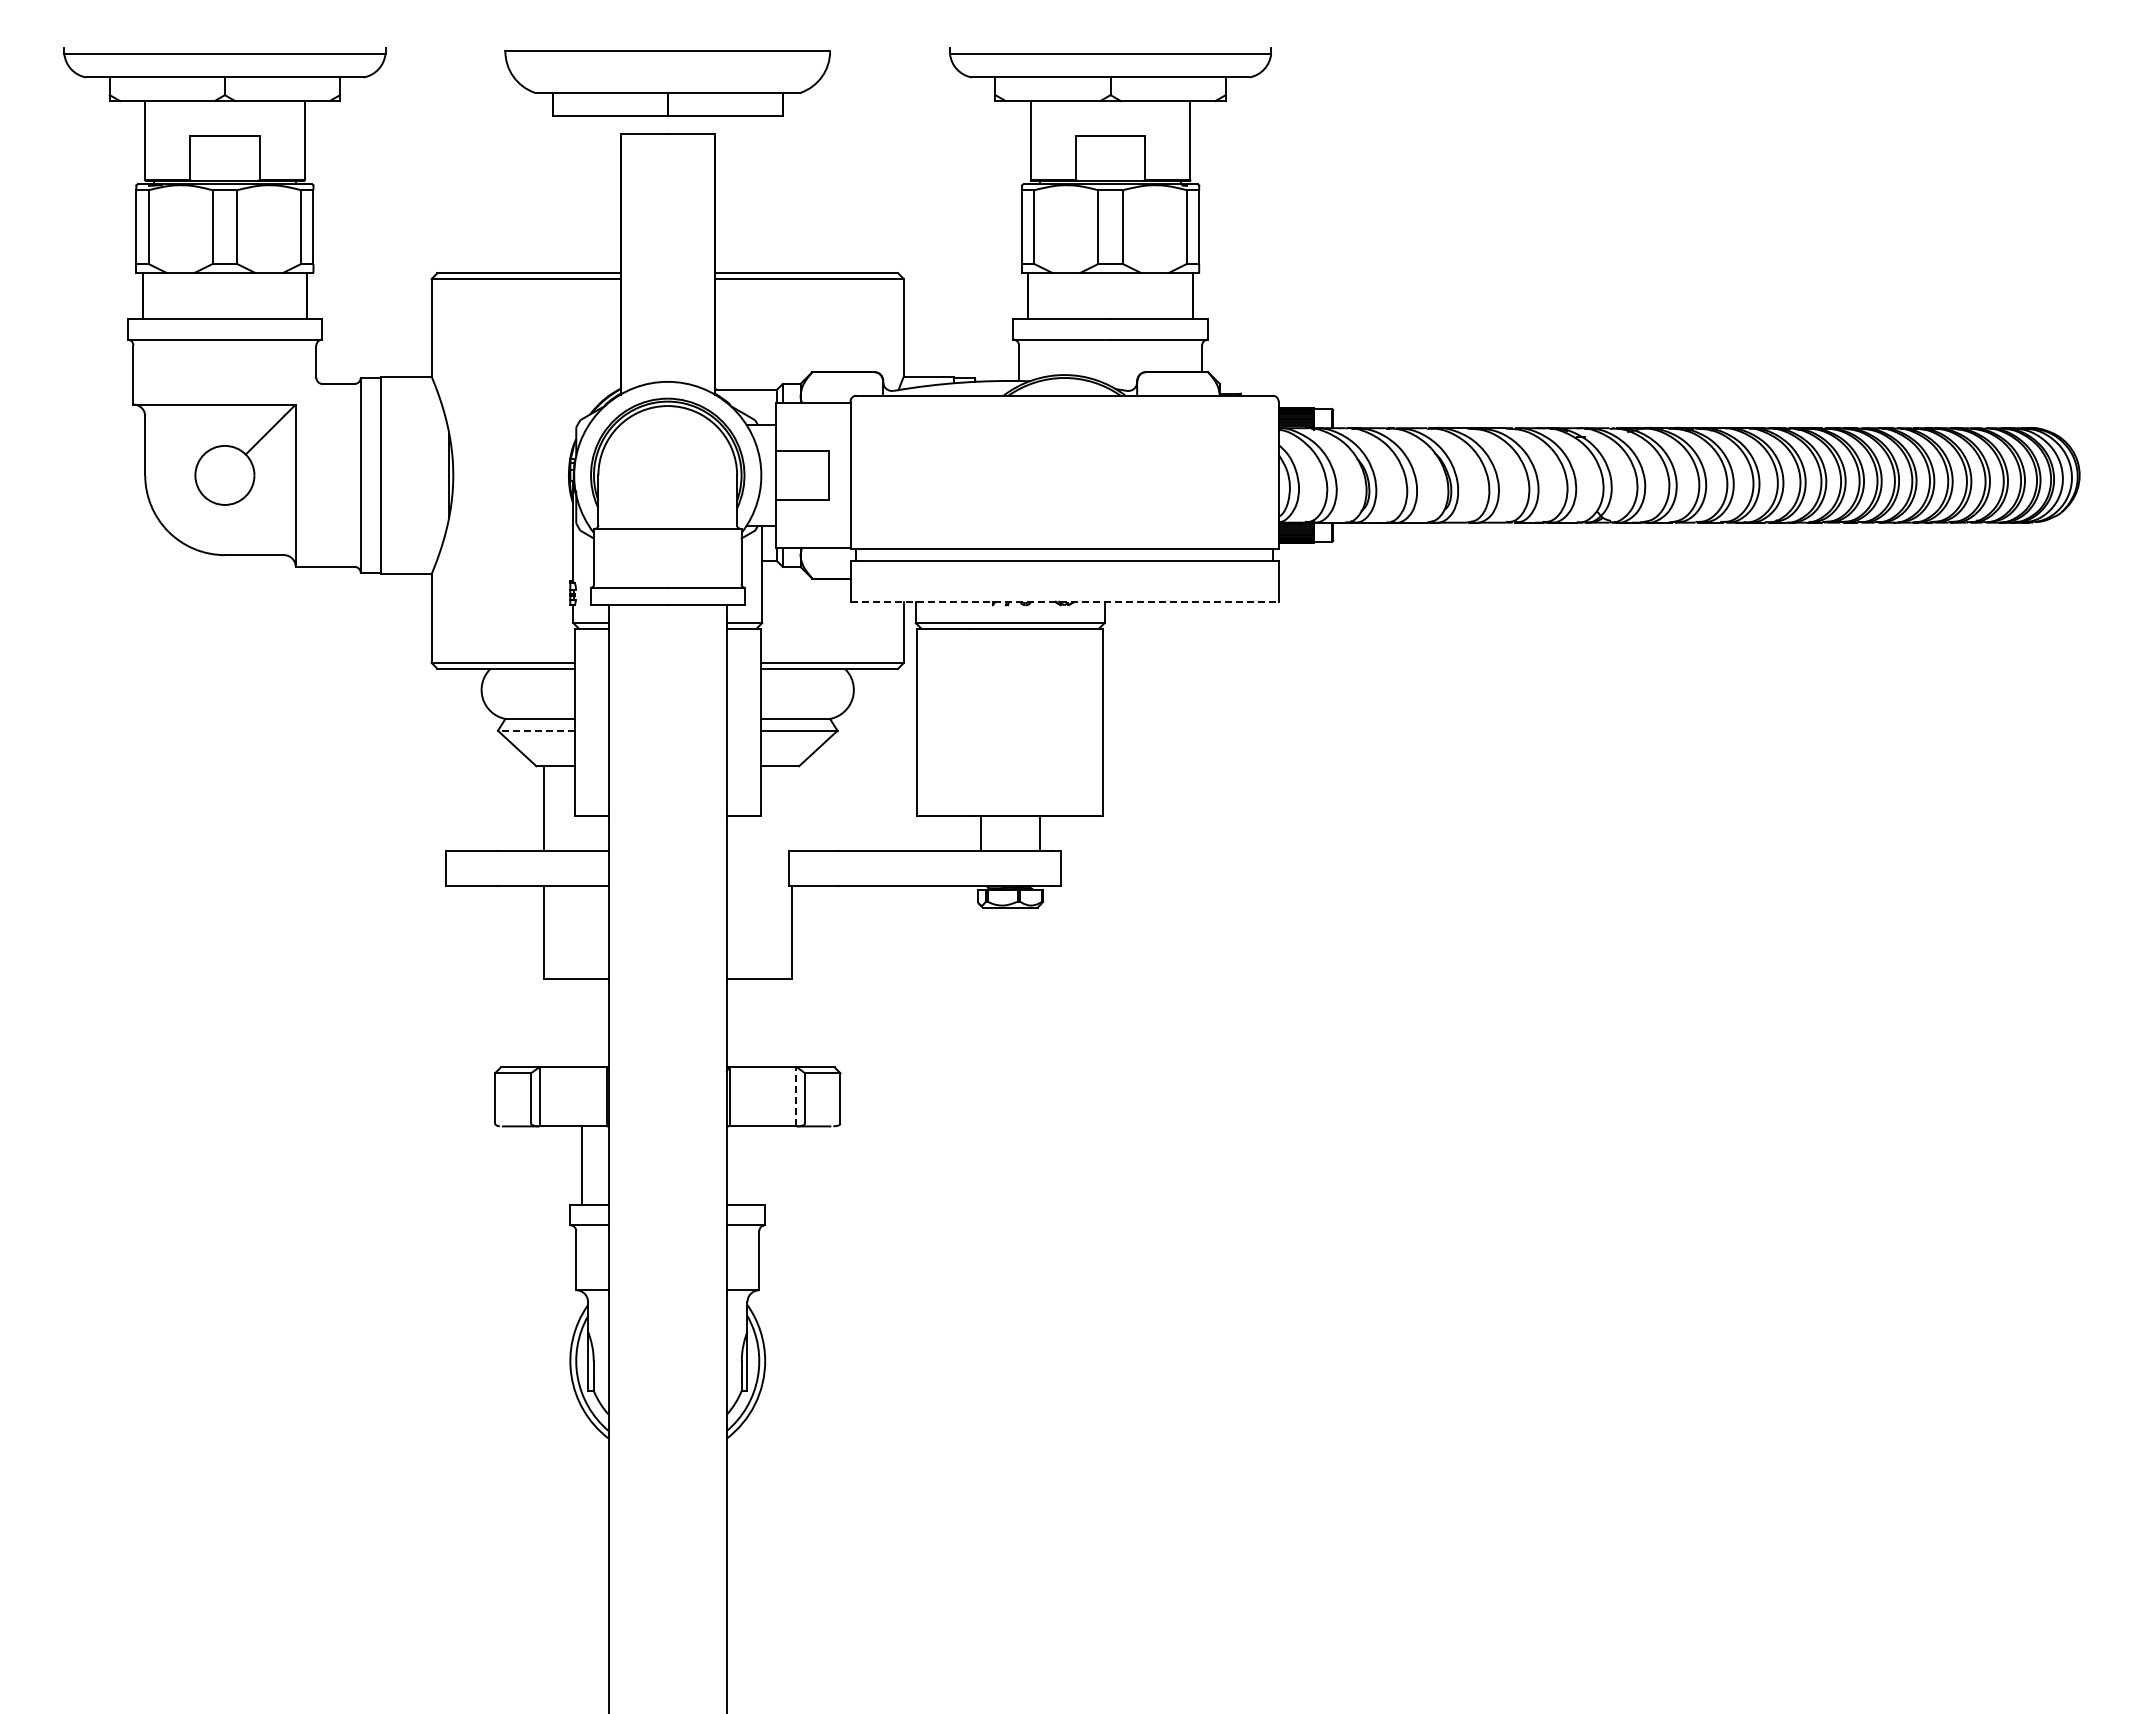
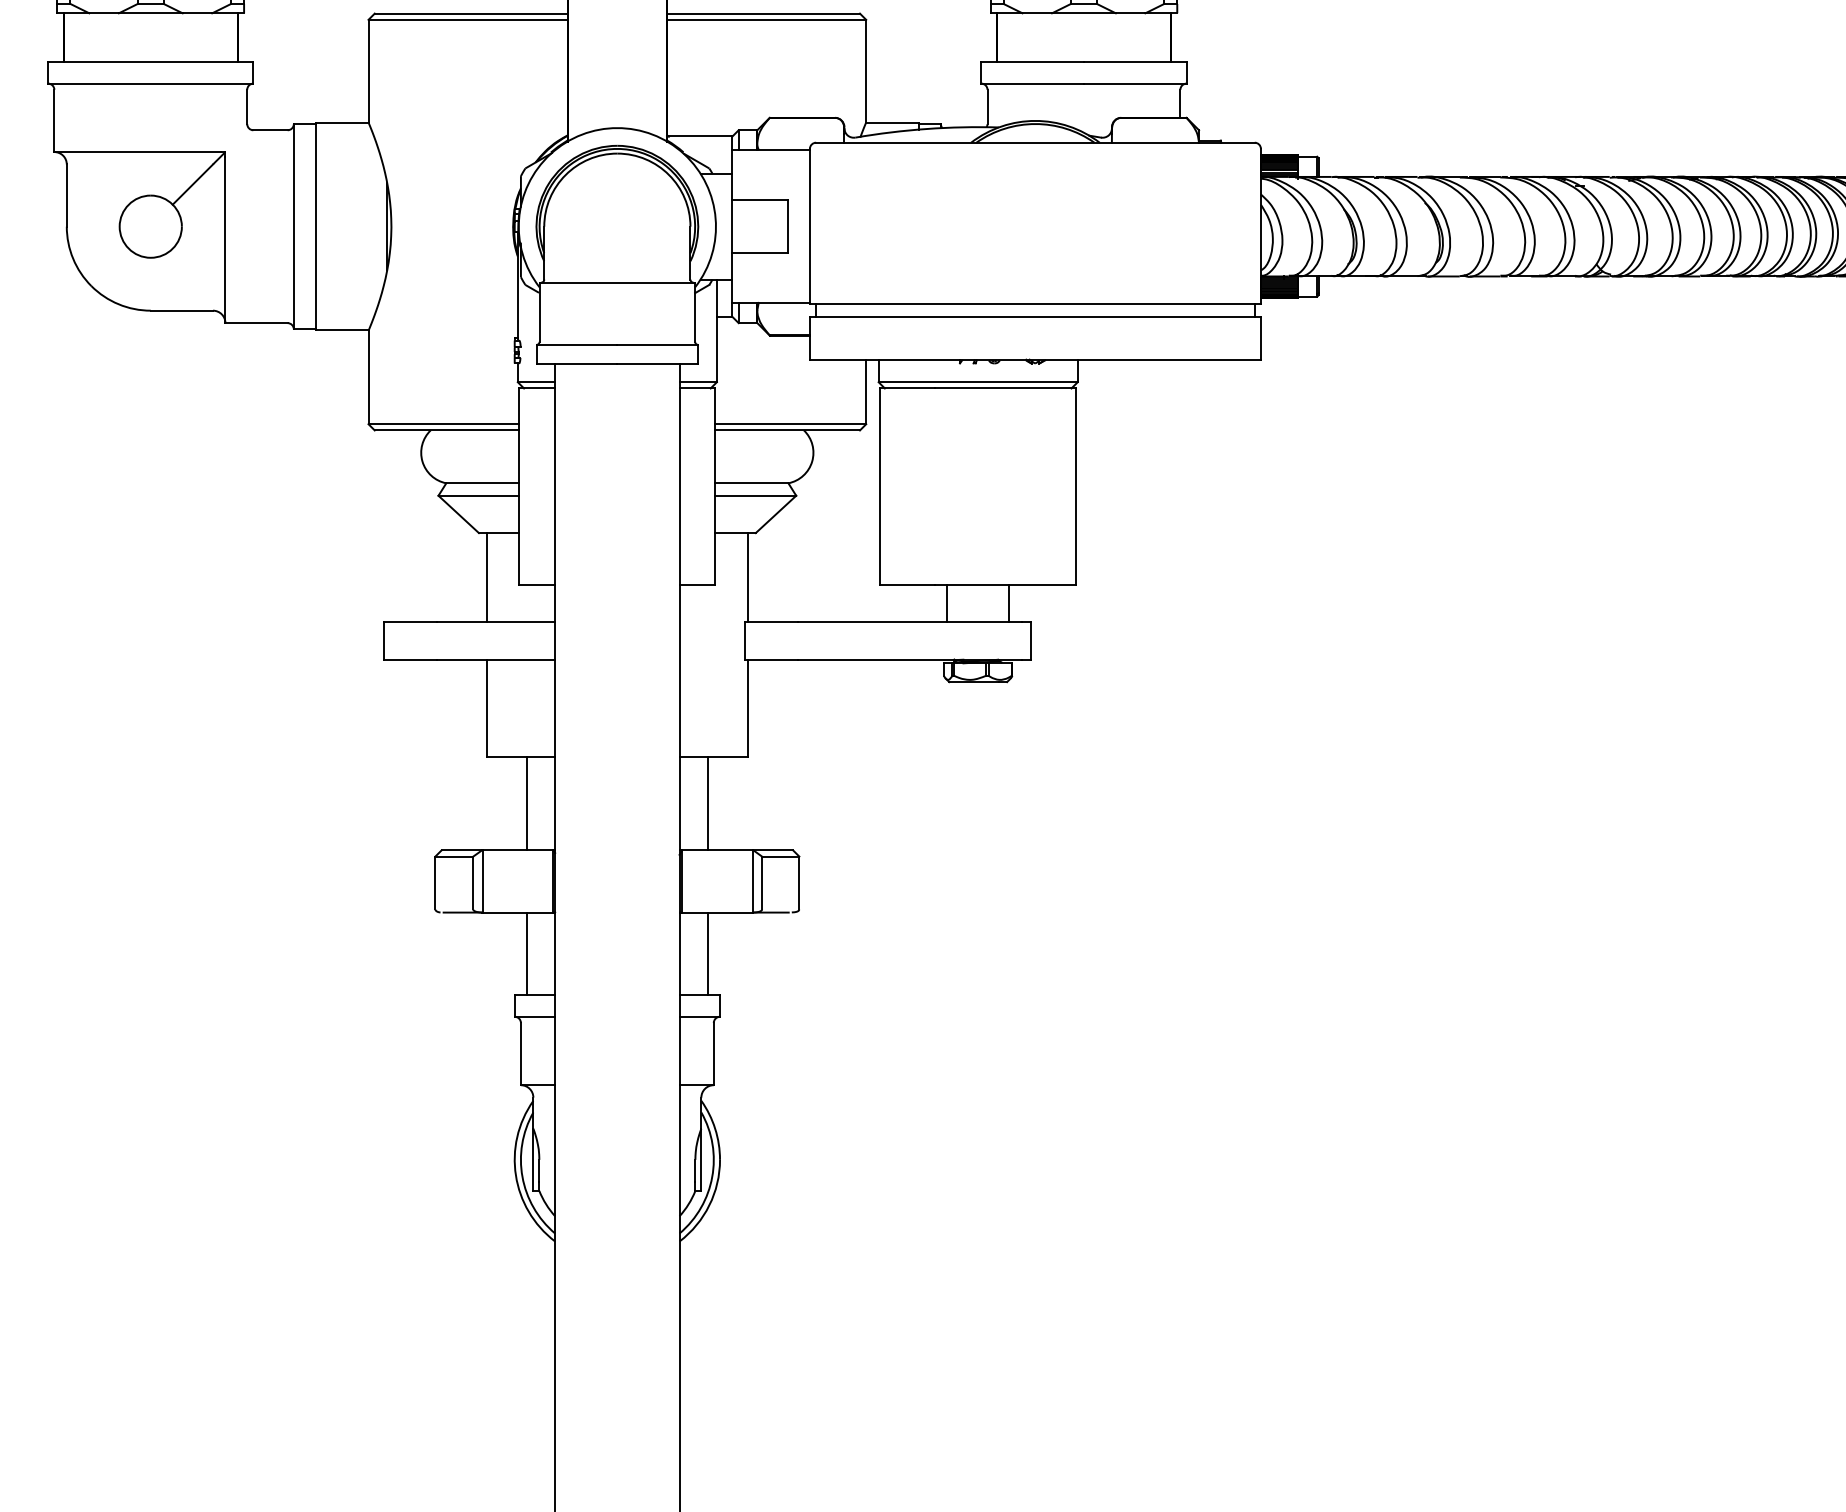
line: (1065, 602) -> (1036, 360), dashed -> solid
line: (535, 730) -> (478, 495), dashed -> solid
line: (791, 808) -> (747, 577), added
line: (582, 1022) -> (527, 803), added
line: (753, 1022) -> (707, 803), added
line: (796, 1096) -> (753, 881), dashed -> solid
line: (753, 1165) -> (707, 953), added

